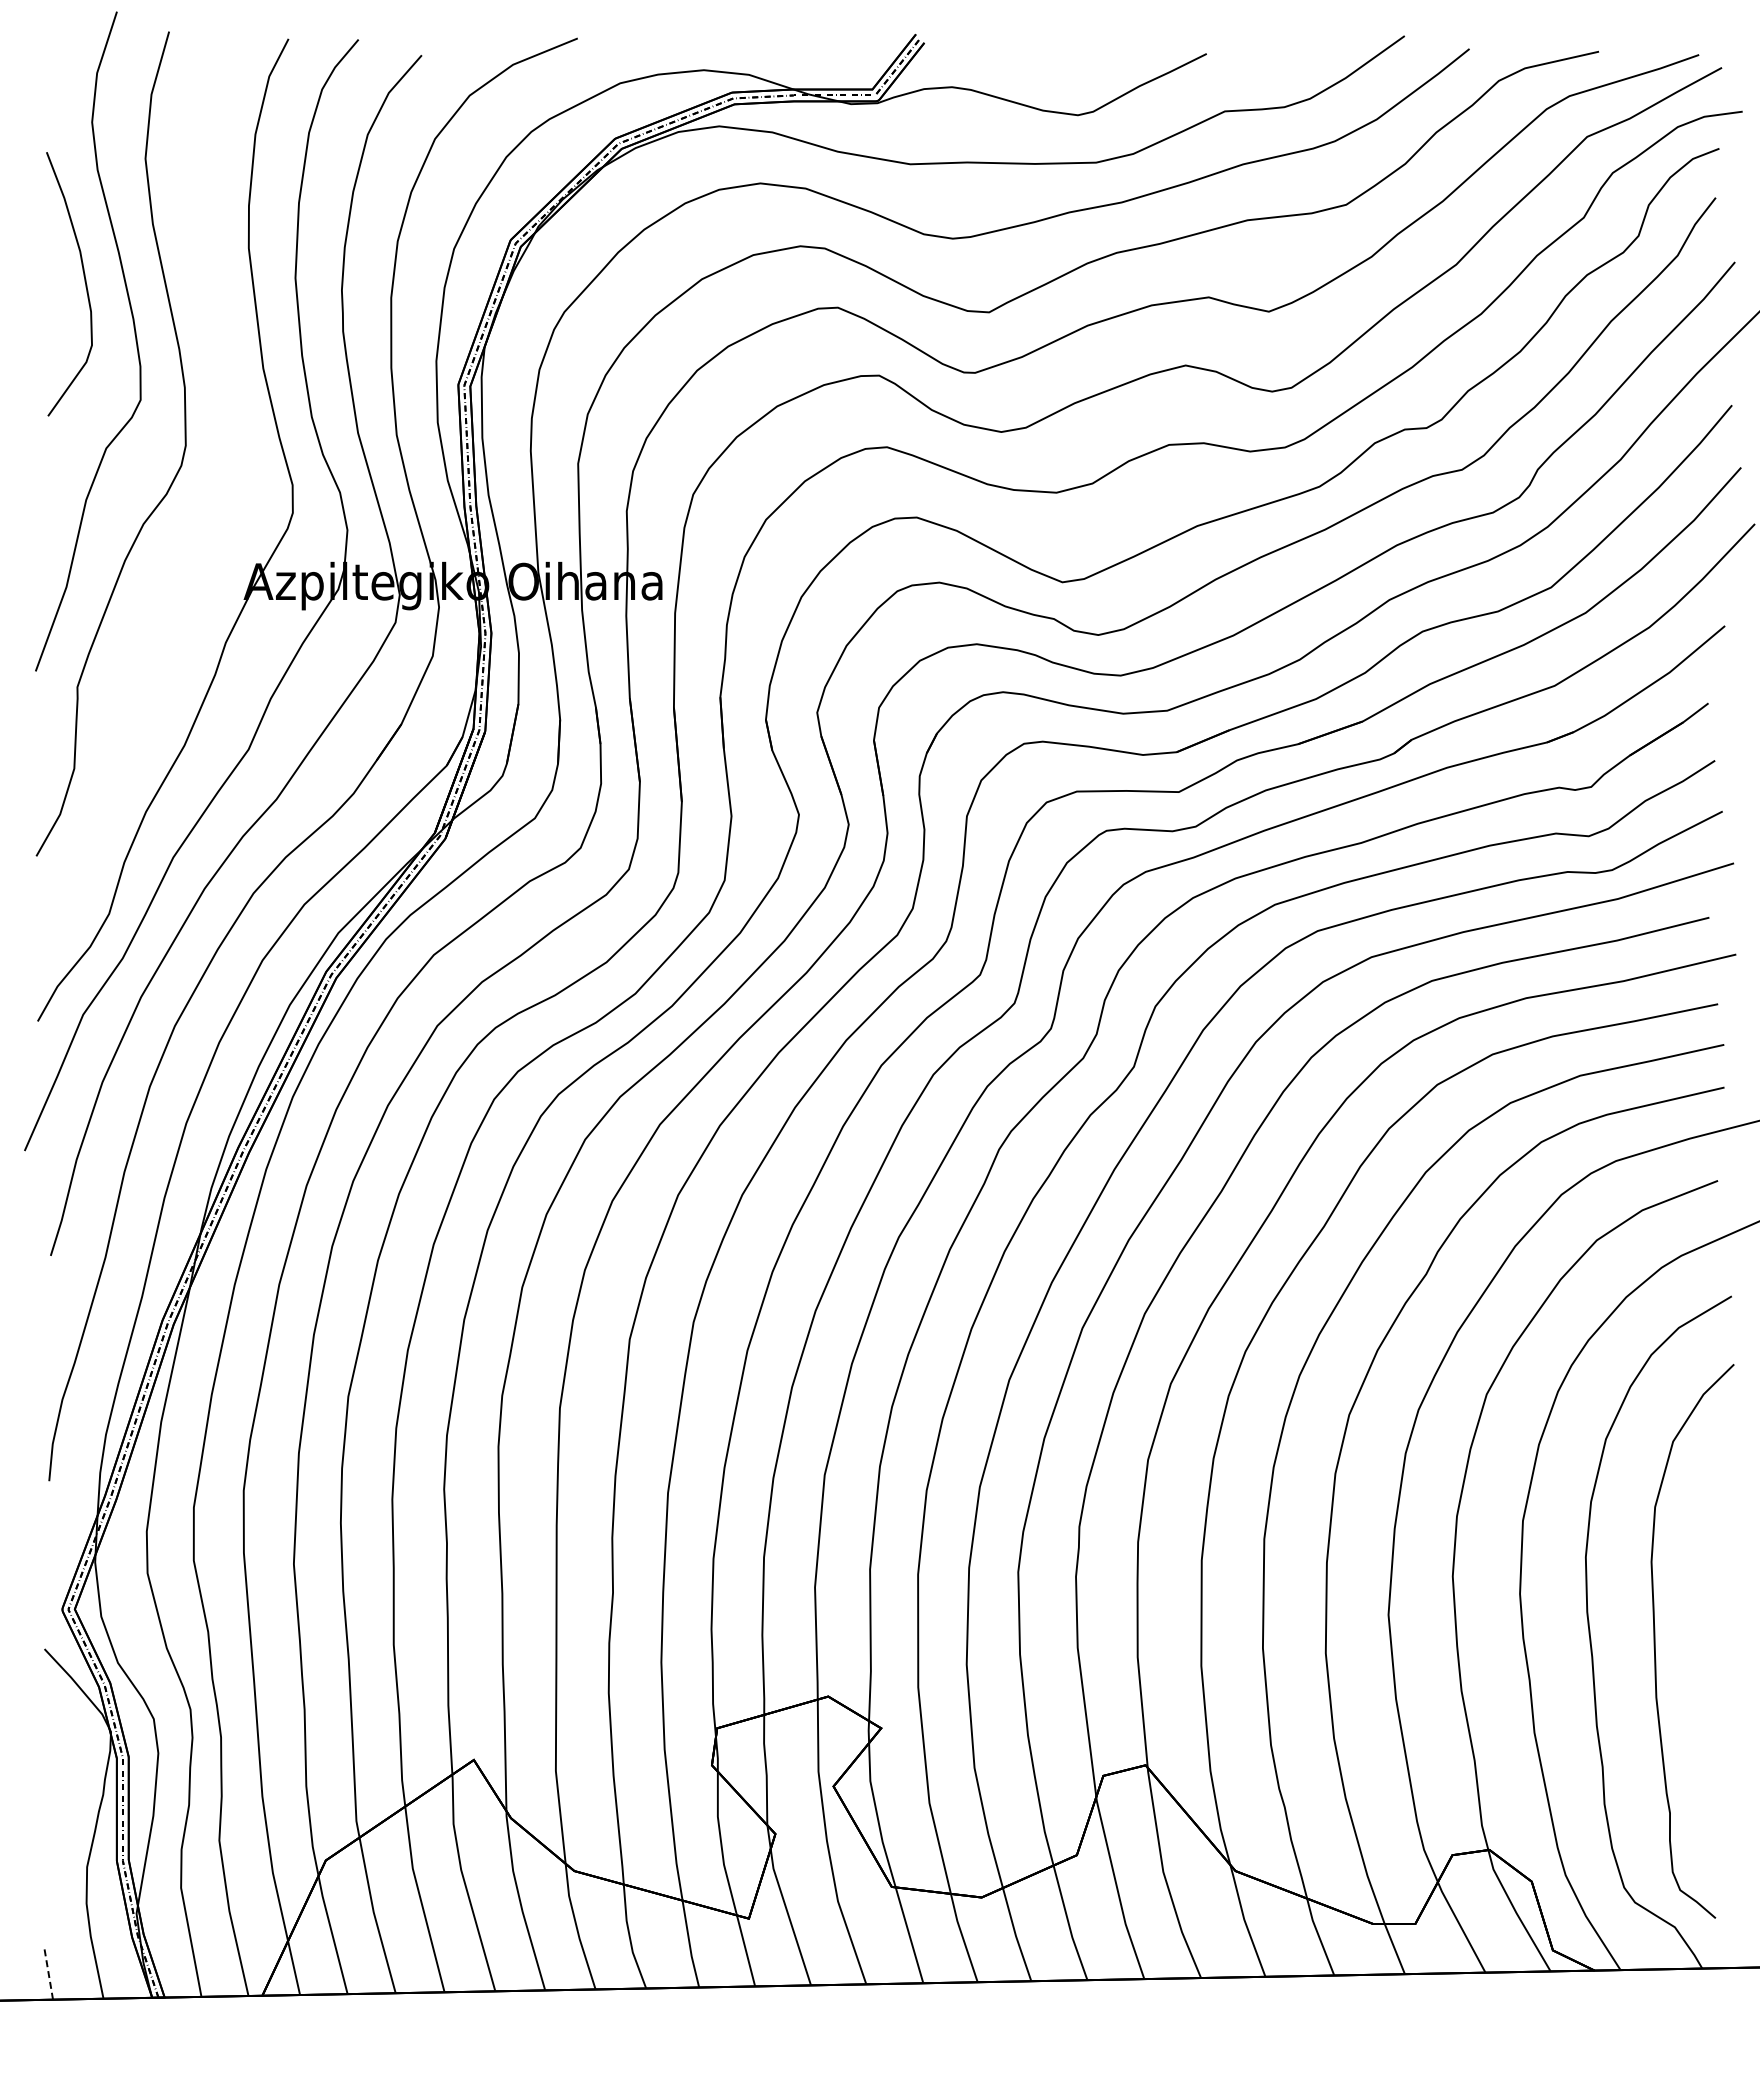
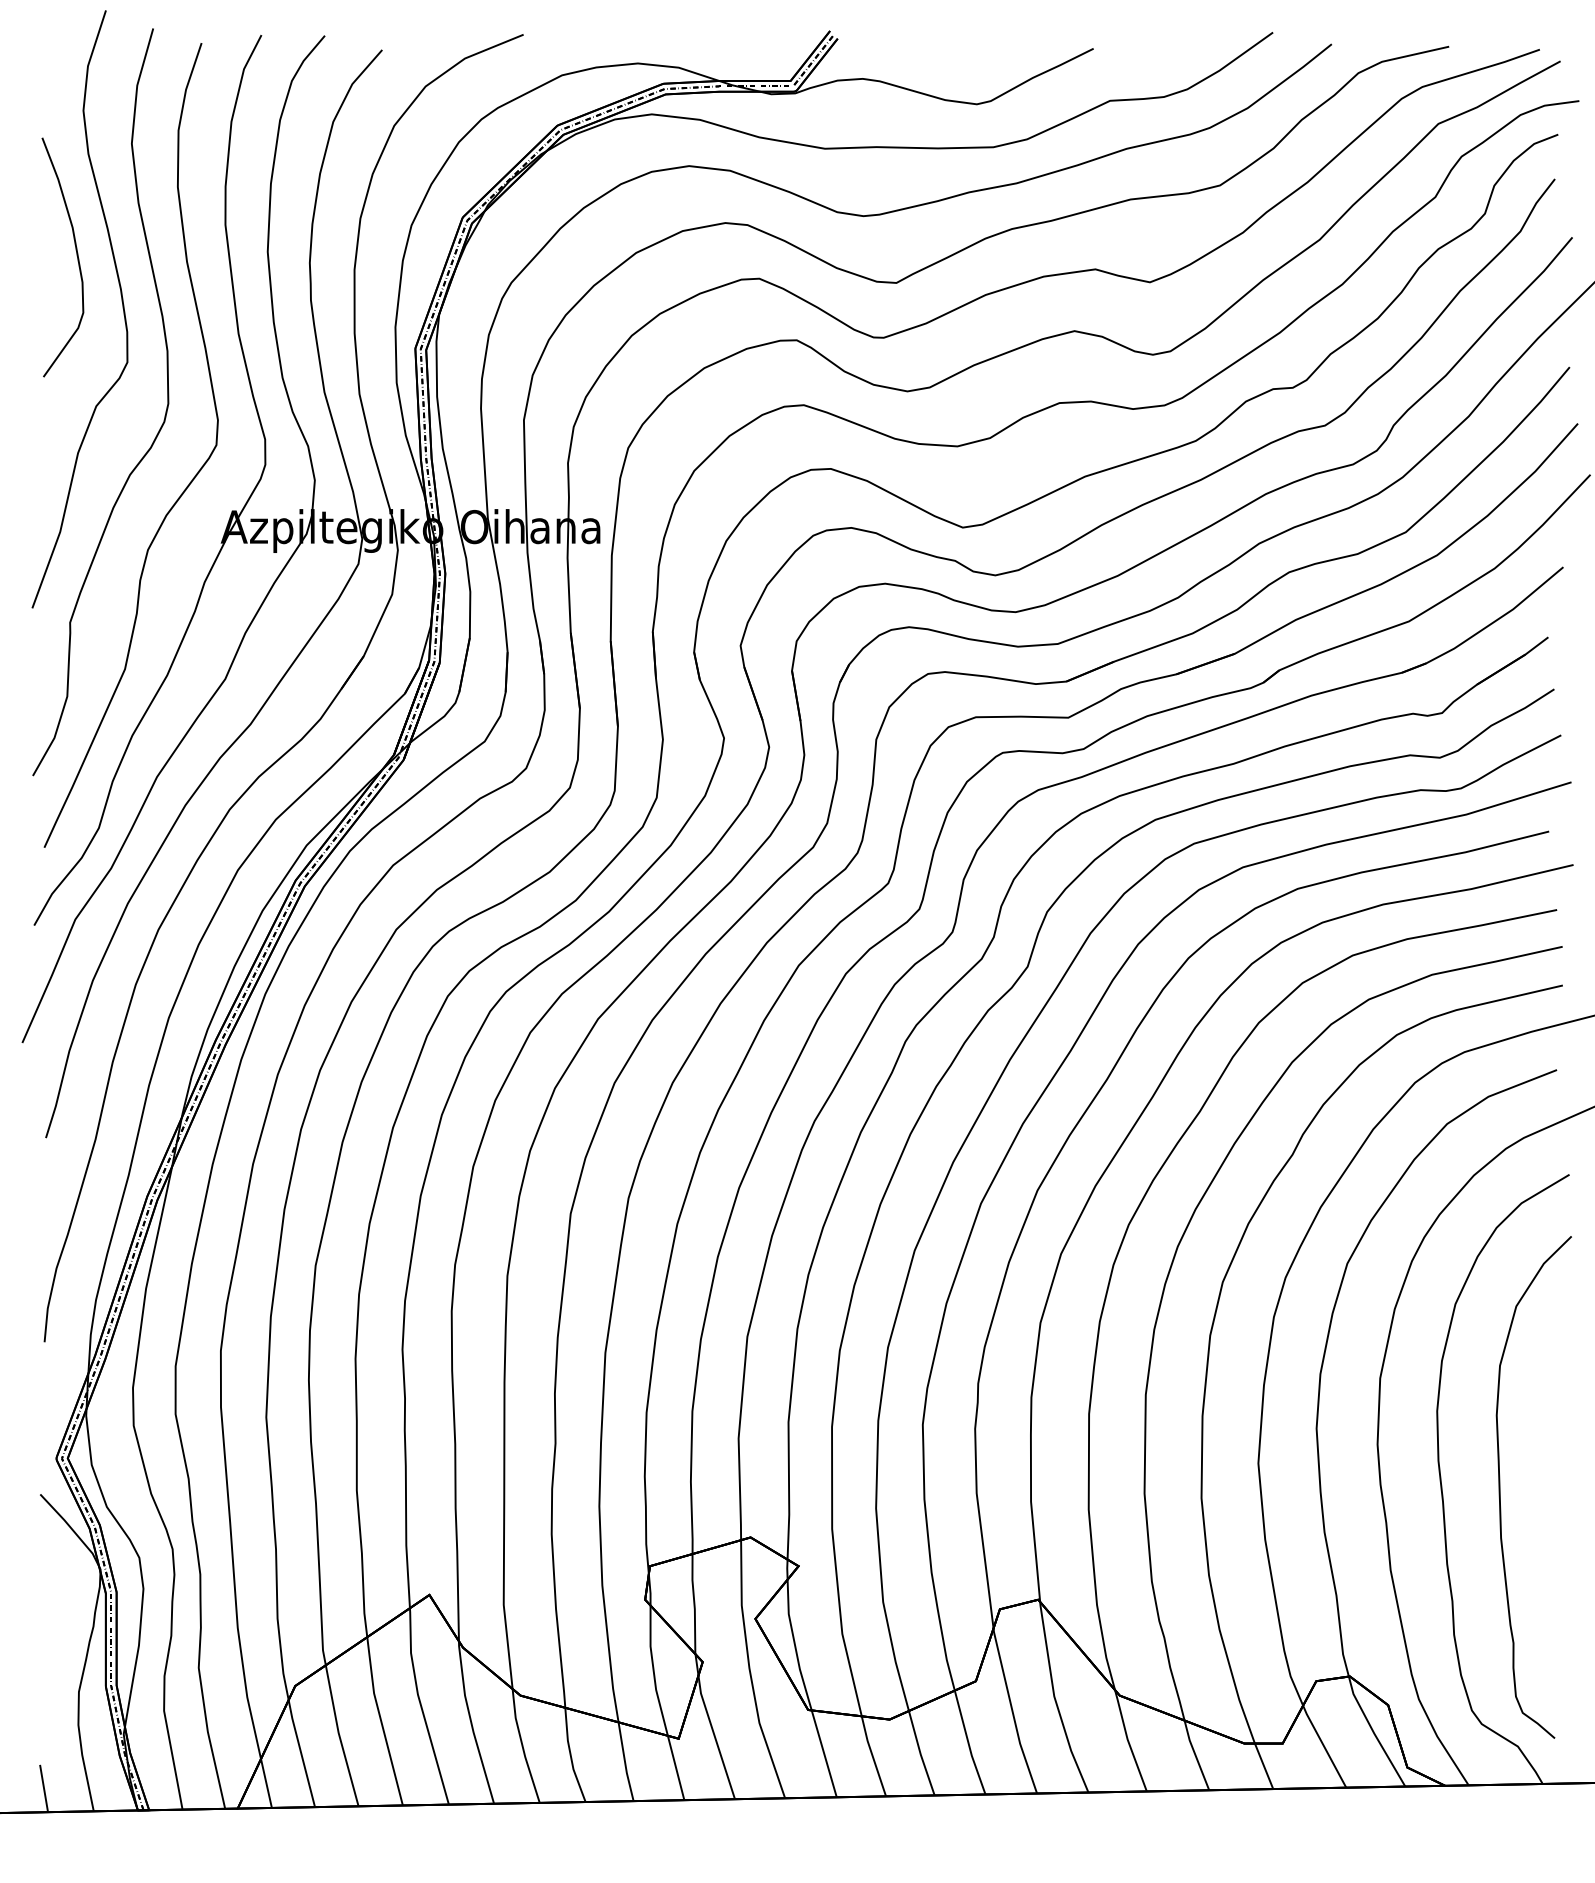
curve: (205, 537) -> (186, 486), added
line: (48, 1973) -> (43, 1788), dashed -> solid

